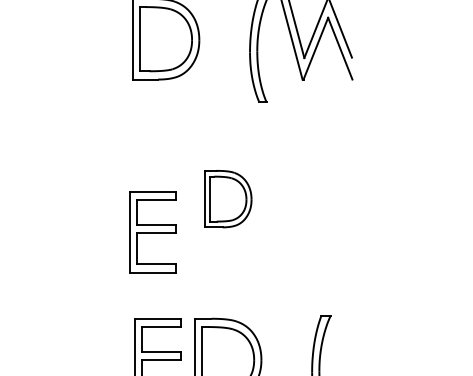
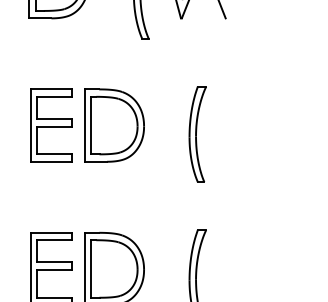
part: (228, 198) -> (114, 124), size x1.43
part: (321, 208) -> (197, 133), added
part: (152, 232) -> (50, 125), moved

